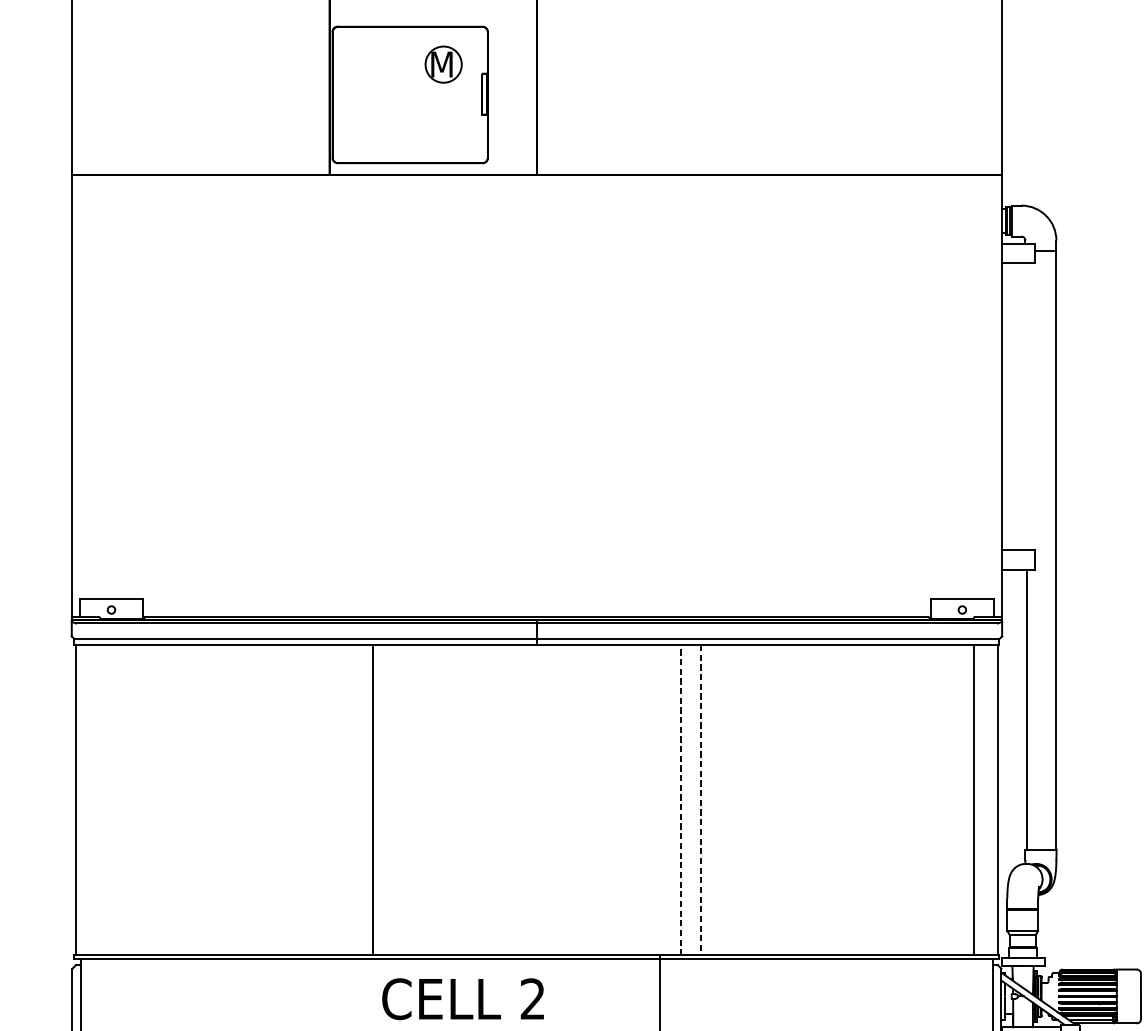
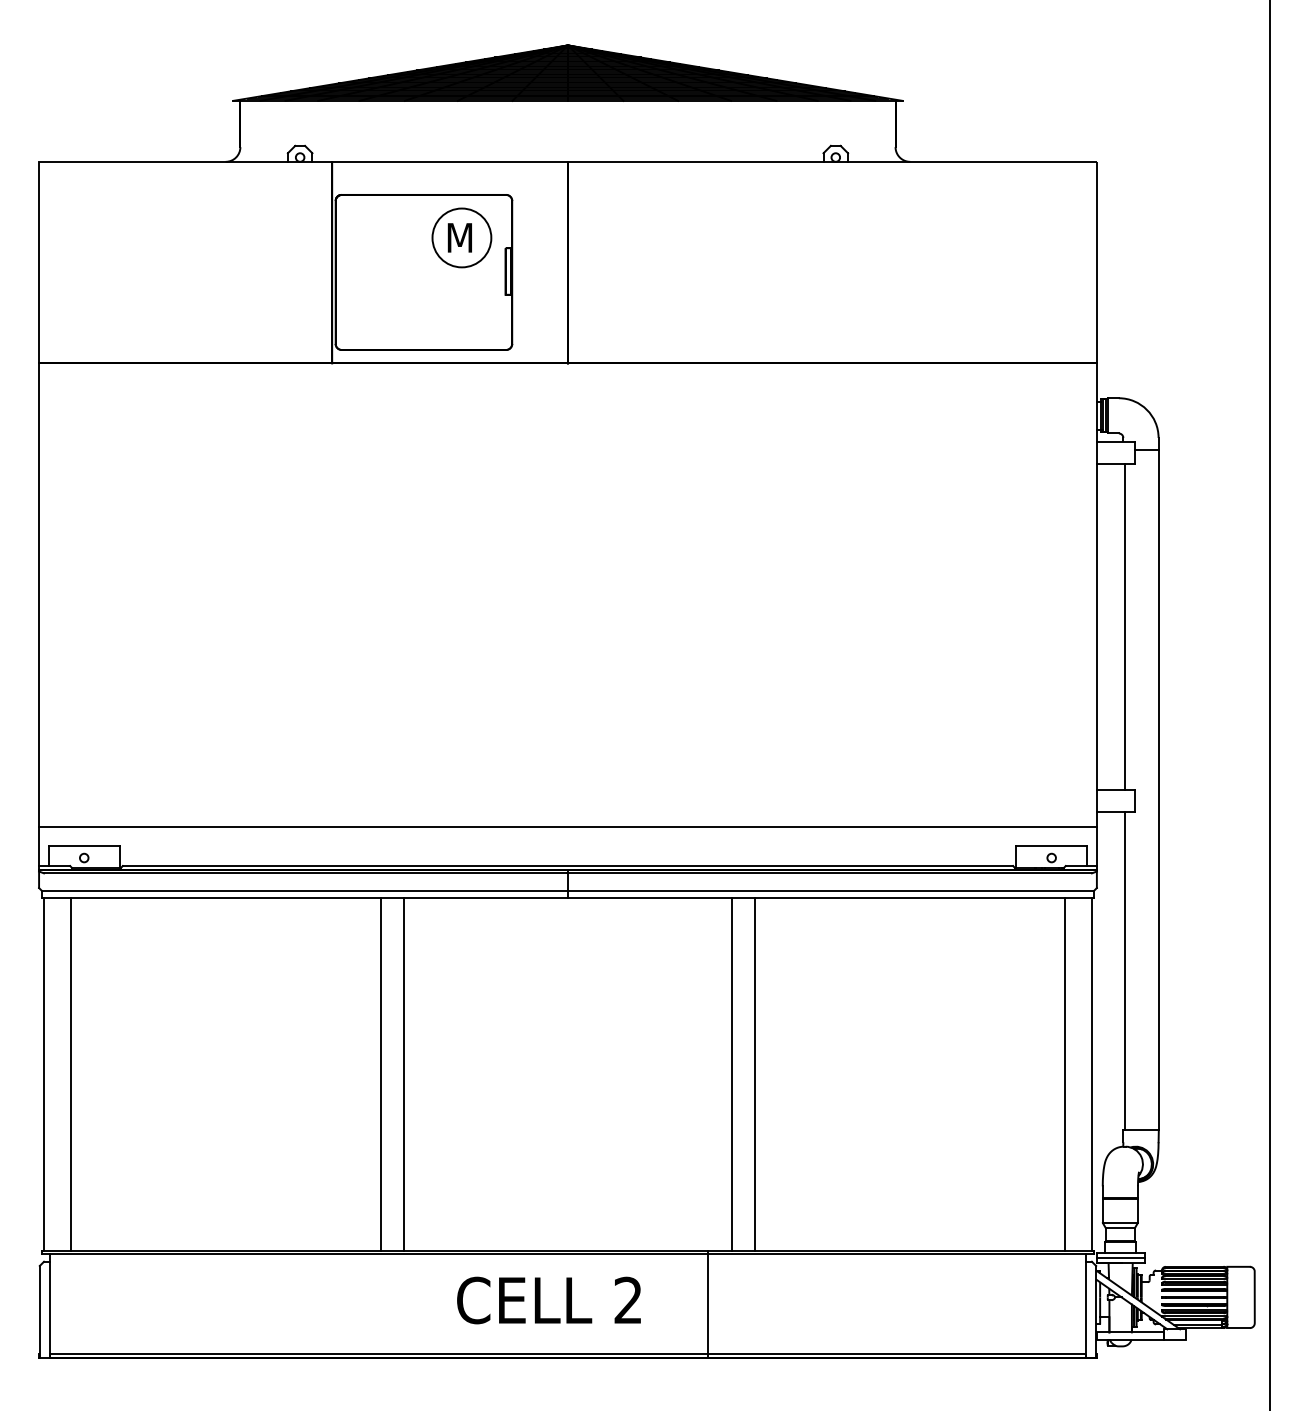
circle: (443, 64) -> (461, 237), size x1.43
line: (1026, 406) -> (1124, 626), added
line: (536, 582) -> (567, 826), added
line: (100, 799) -> (71, 1073), added
line: (393, 799) -> (404, 1073), added
line: (680, 799) -> (731, 1073), dashed -> solid
line: (701, 800) -> (754, 1074), dashed -> solid
line: (1022, 962) -> (1120, 1258), added
text: (462, 999) -> (548, 1300), moved

